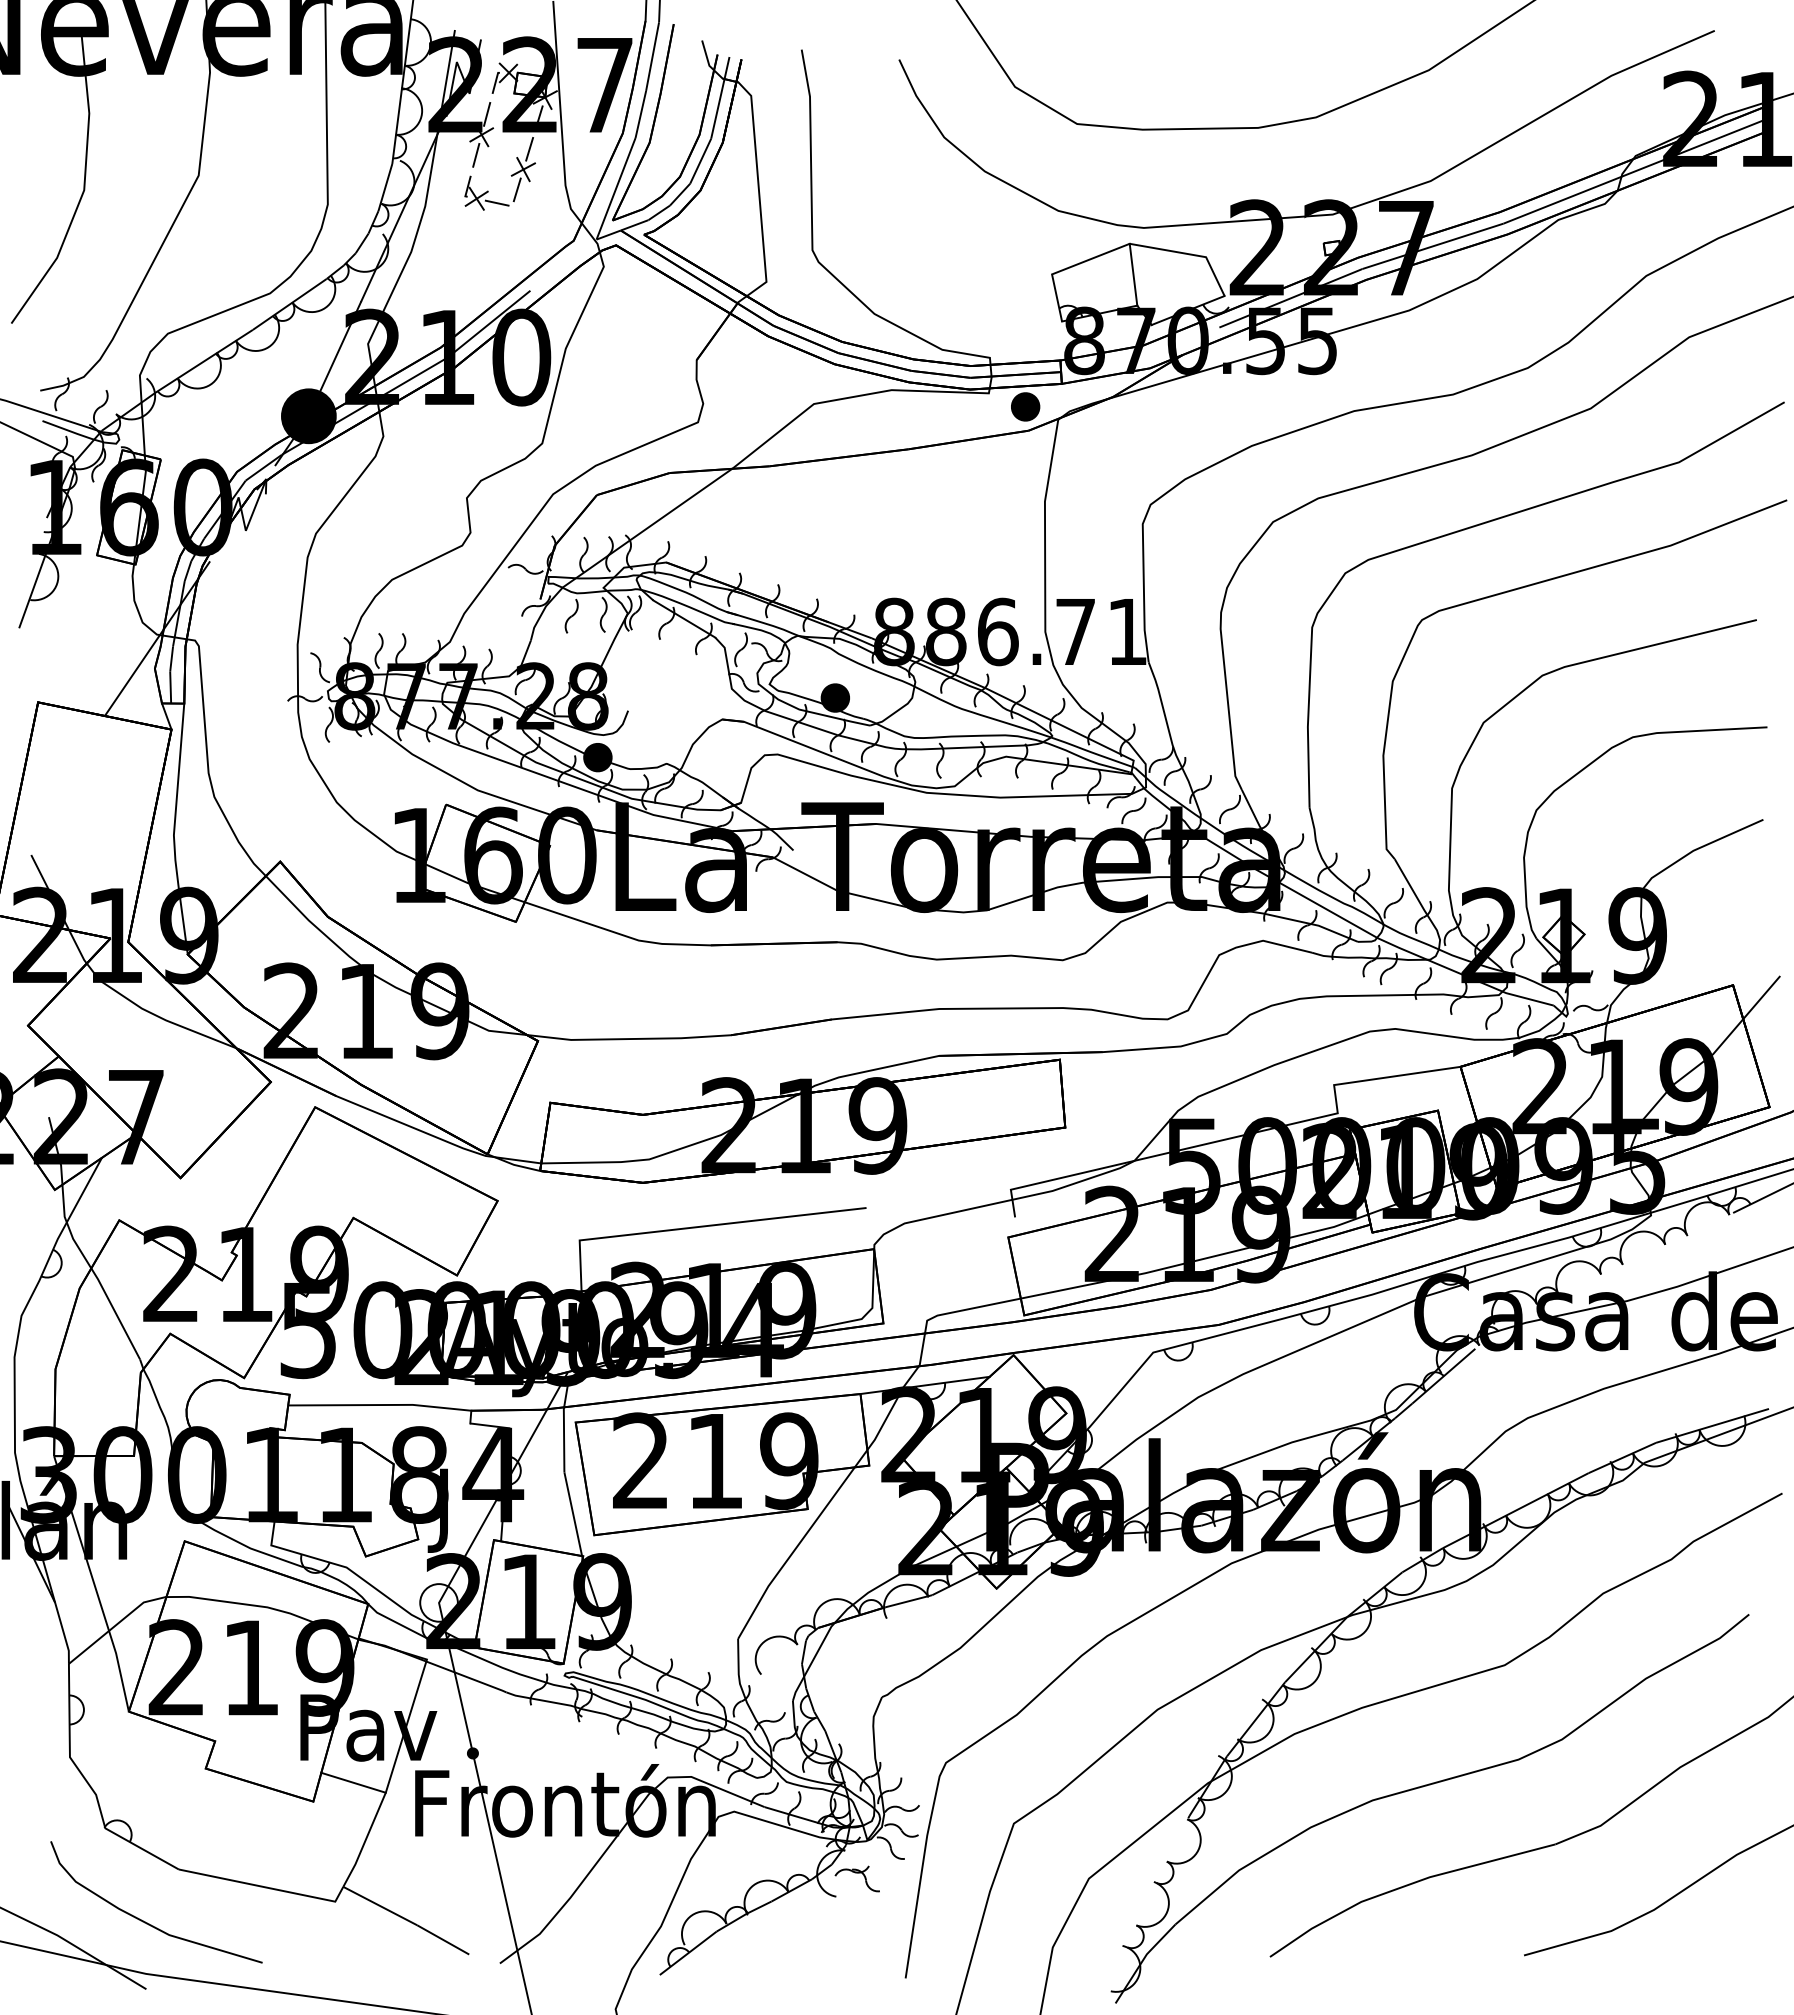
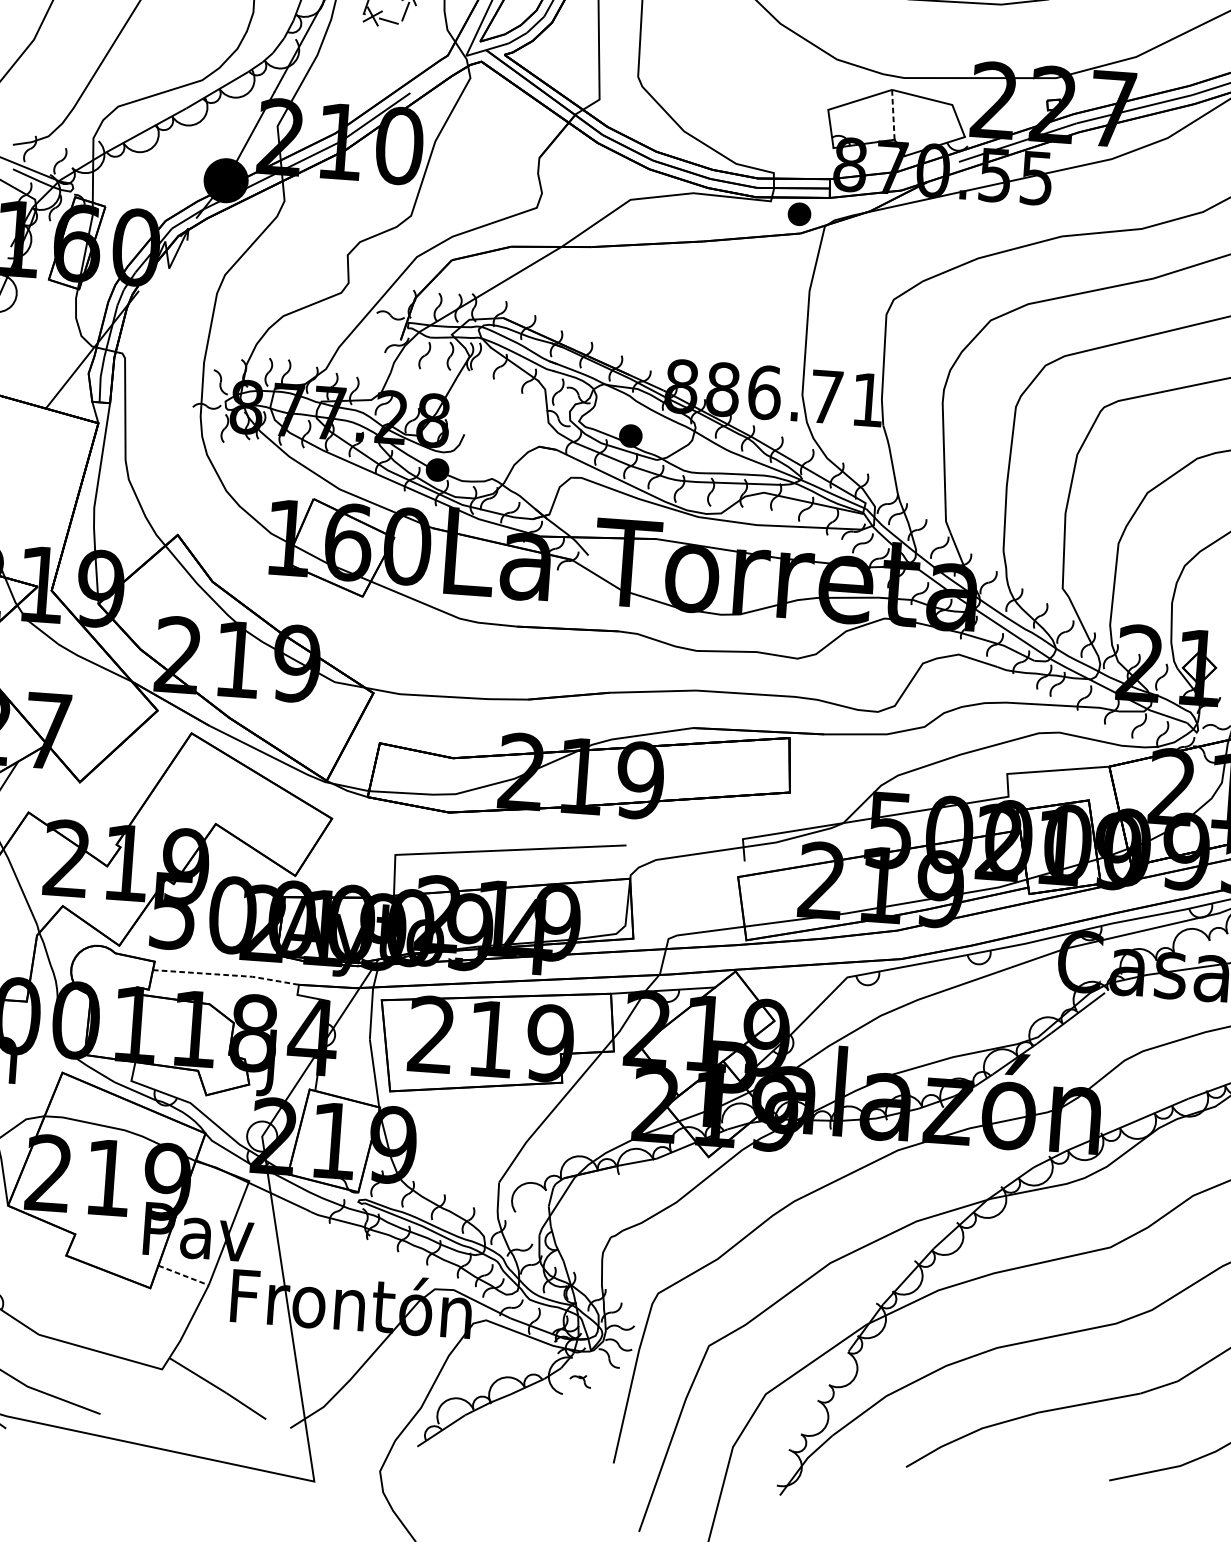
line: (1133, 274) -> (893, 114), solid -> dashed
line: (380, 1405) -> (226, 975), solid -> dashed
fill: (472, 1753) -> (280, 1258), removed
line: (353, 1782) -> (183, 1275), solid -> dashed
part: (856, 1878) -> (580, 1380), size x0.6

